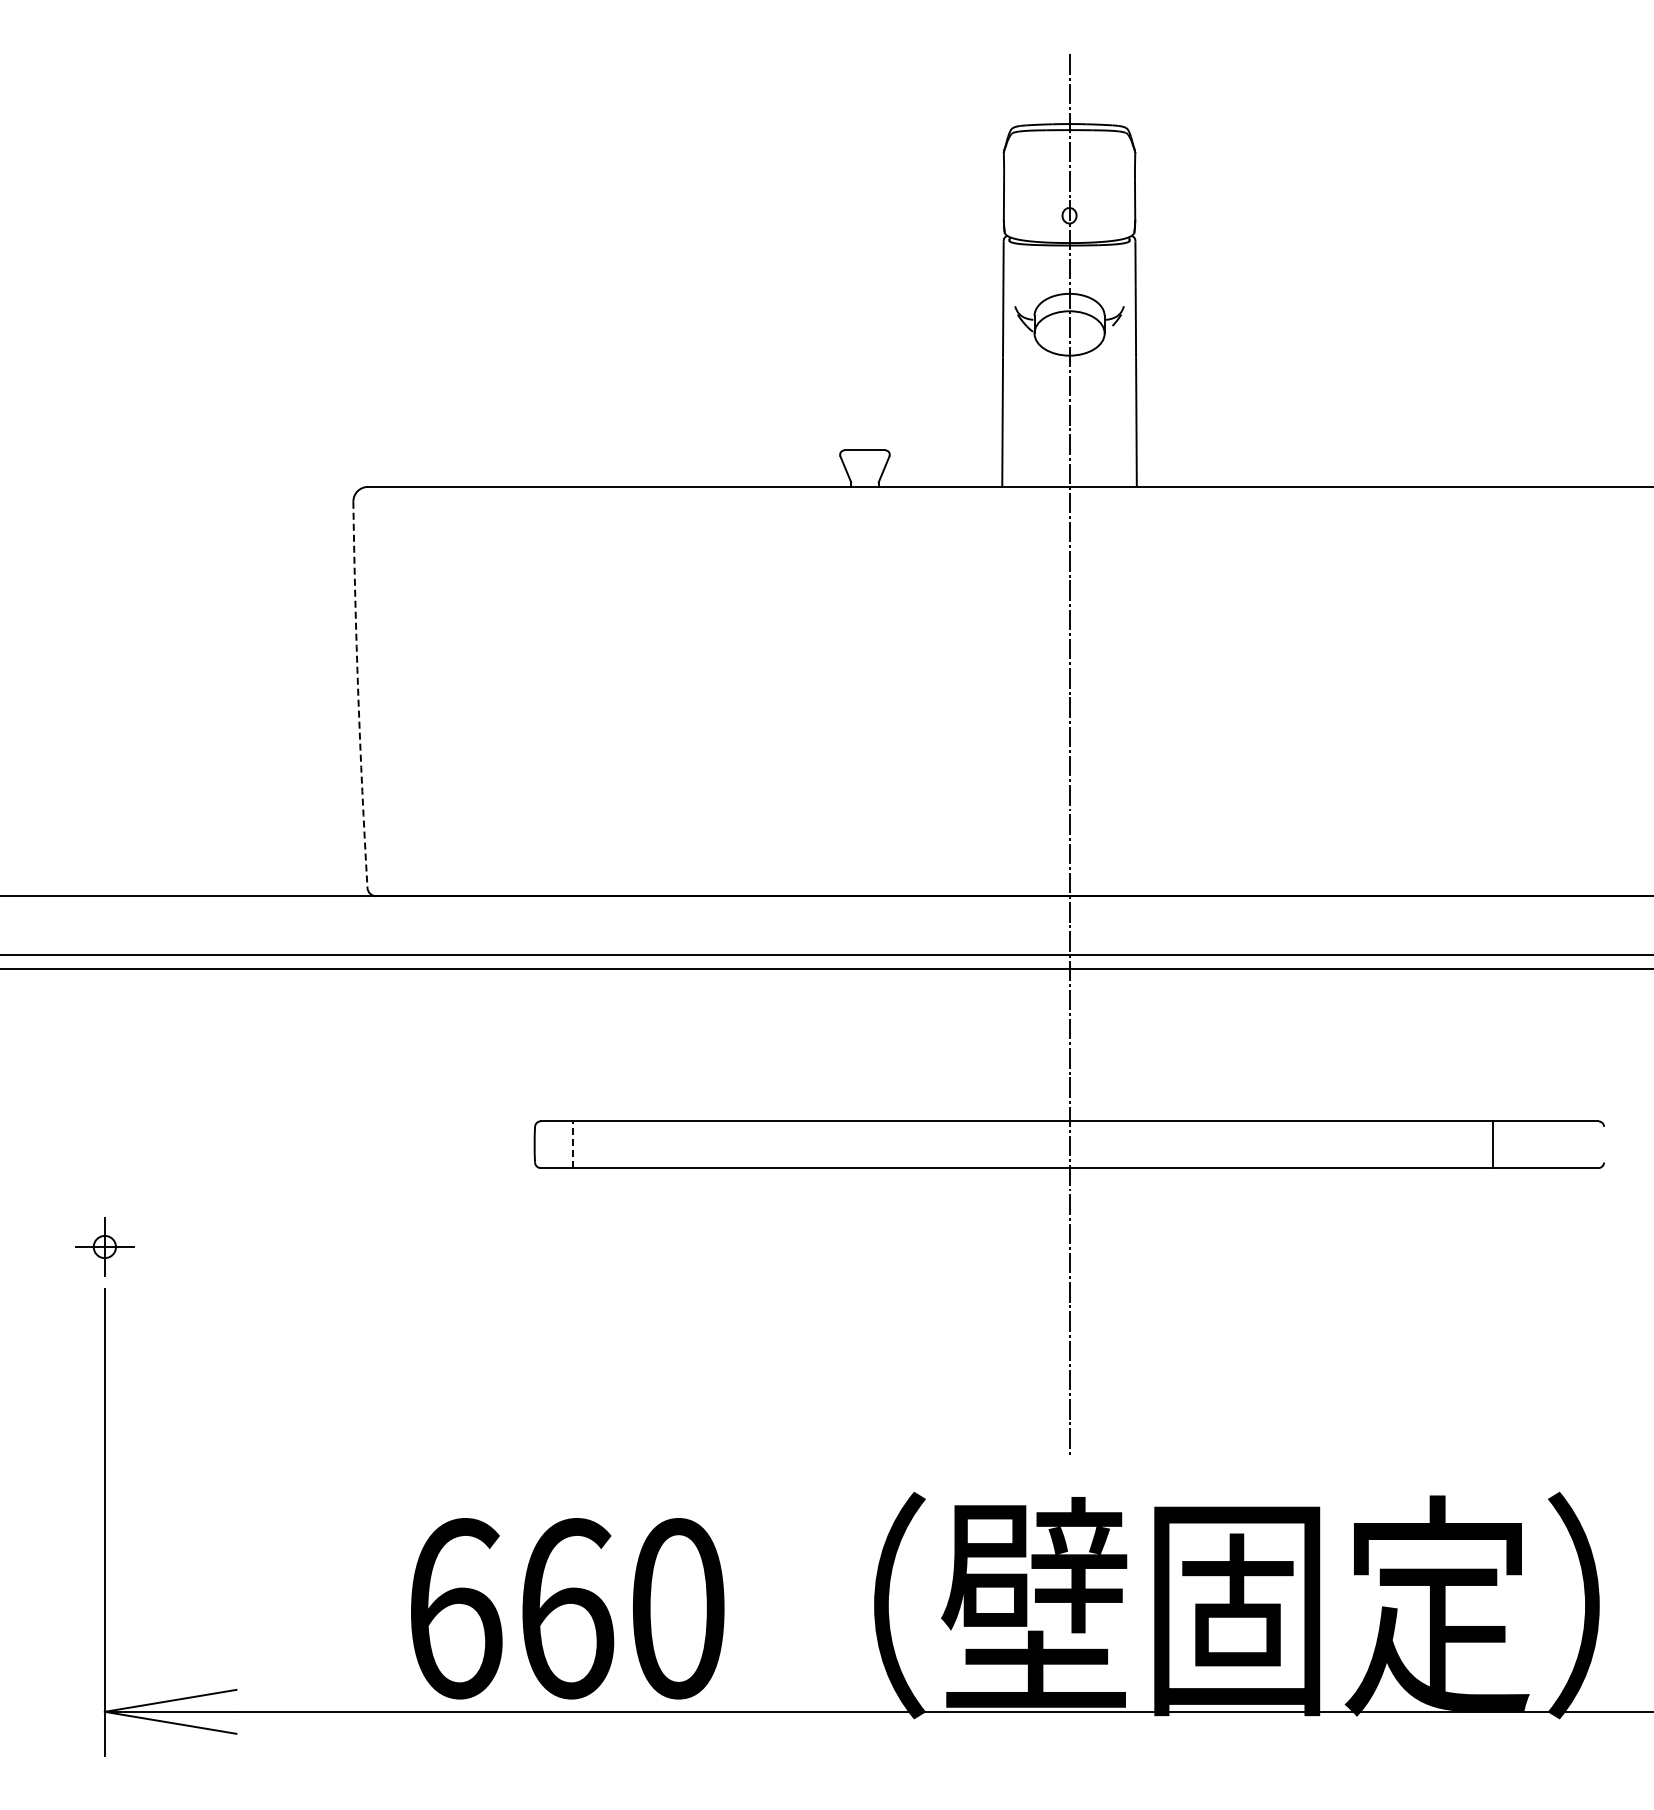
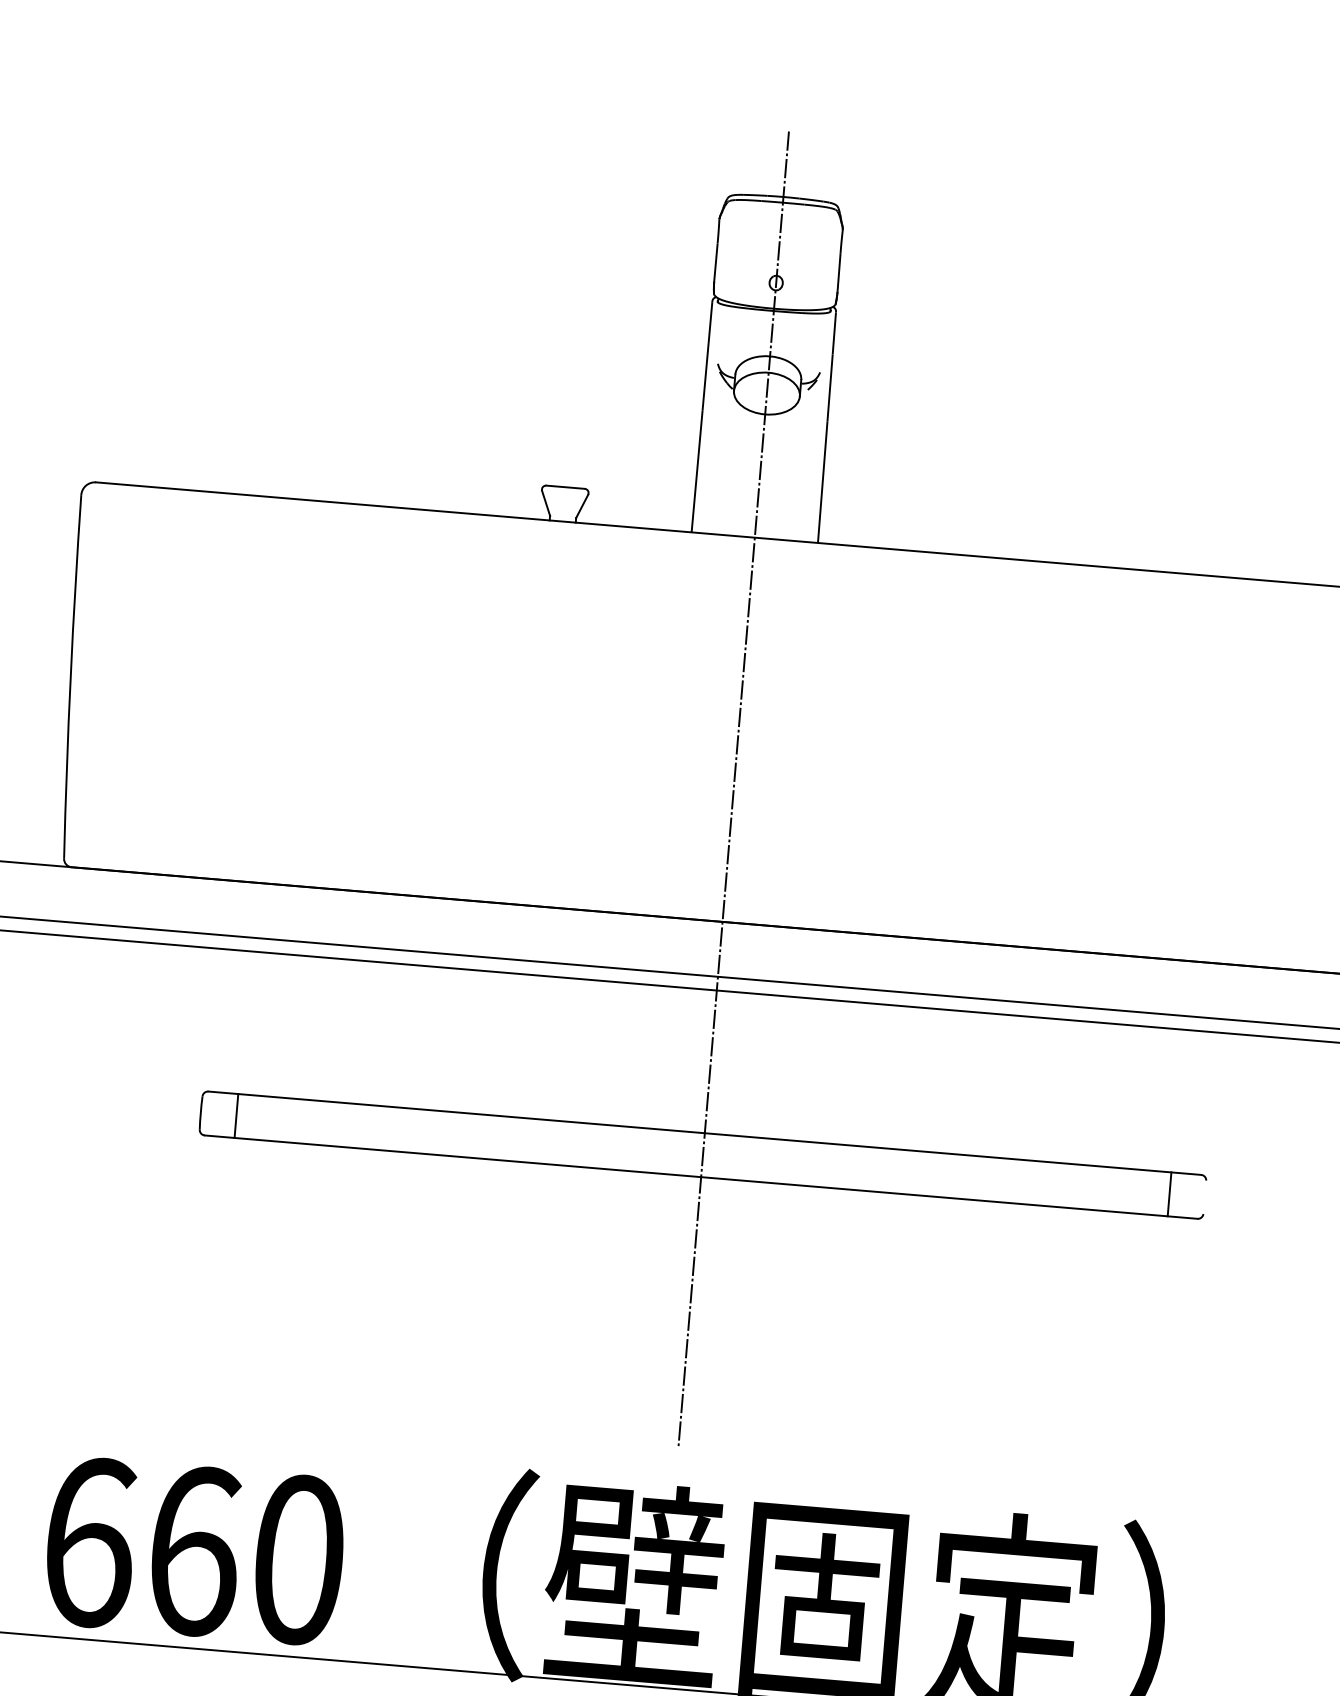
arc: (358, 694) -> (70, 676), dashed -> solid
line: (572, 1144) -> (236, 1115), dashed -> solid
line: (1492, 1144) -> (1169, 1194), moved

